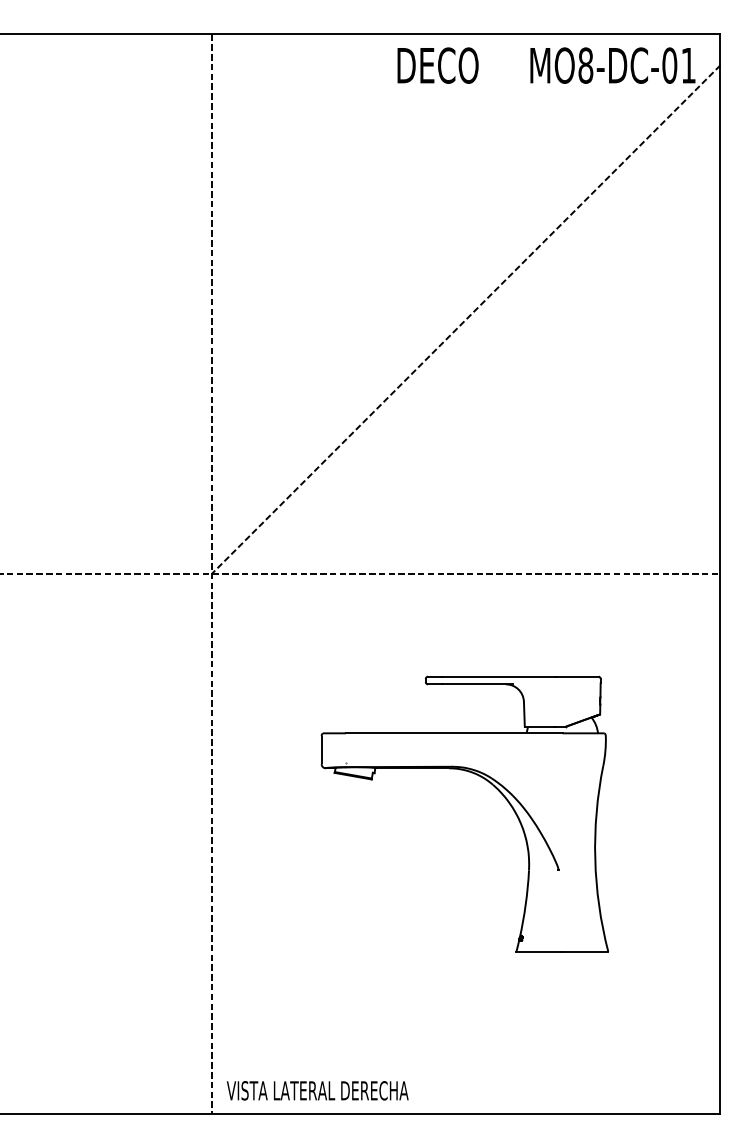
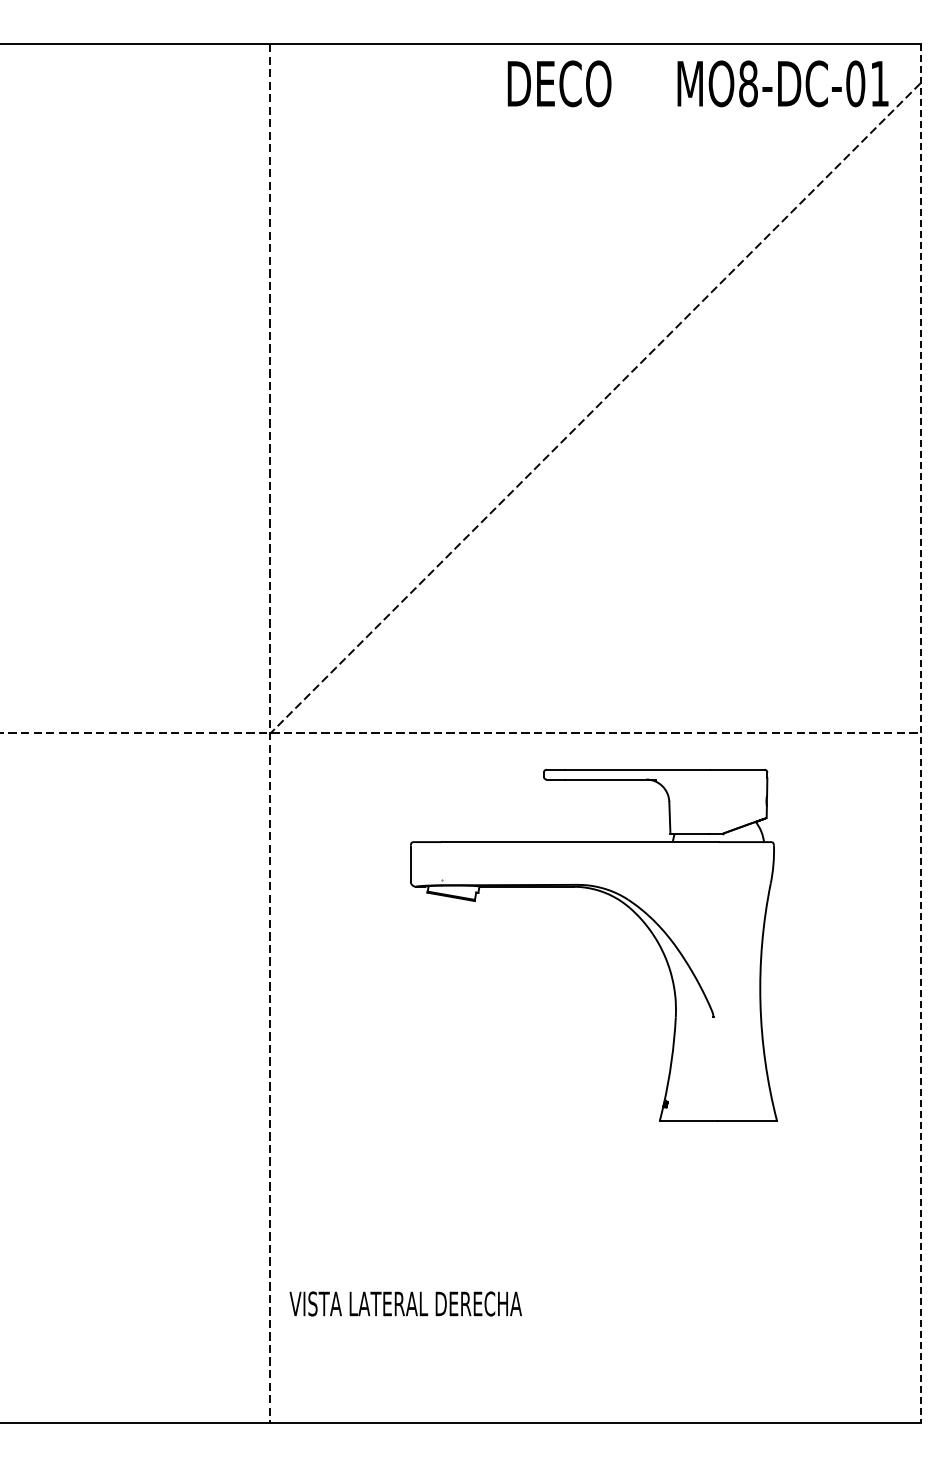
line: (720, 574) -> (920, 733), solid -> dashed
part: (488, 782) -> (623, 904), moved
text: (317, 1090) -> (405, 1303), moved

